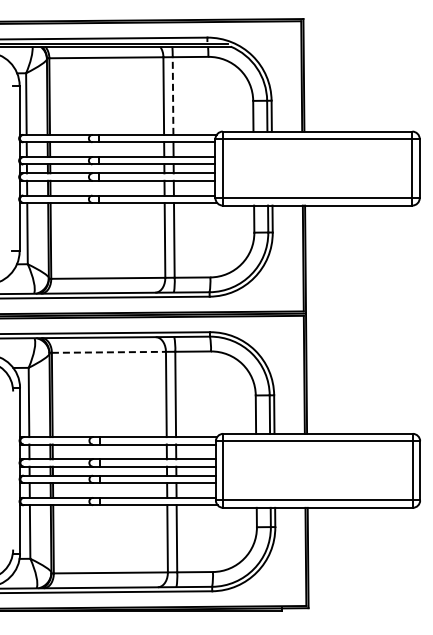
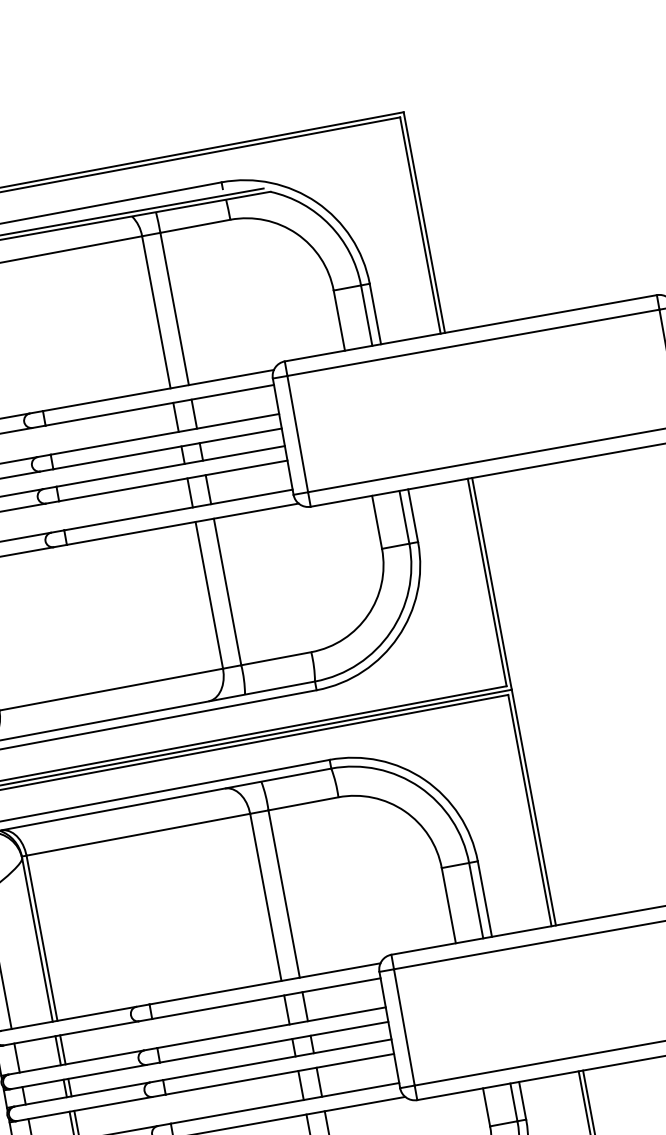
line: (173, 96) -> (175, 309), dashed -> solid
line: (109, 352) -> (139, 834), dashed -> solid

